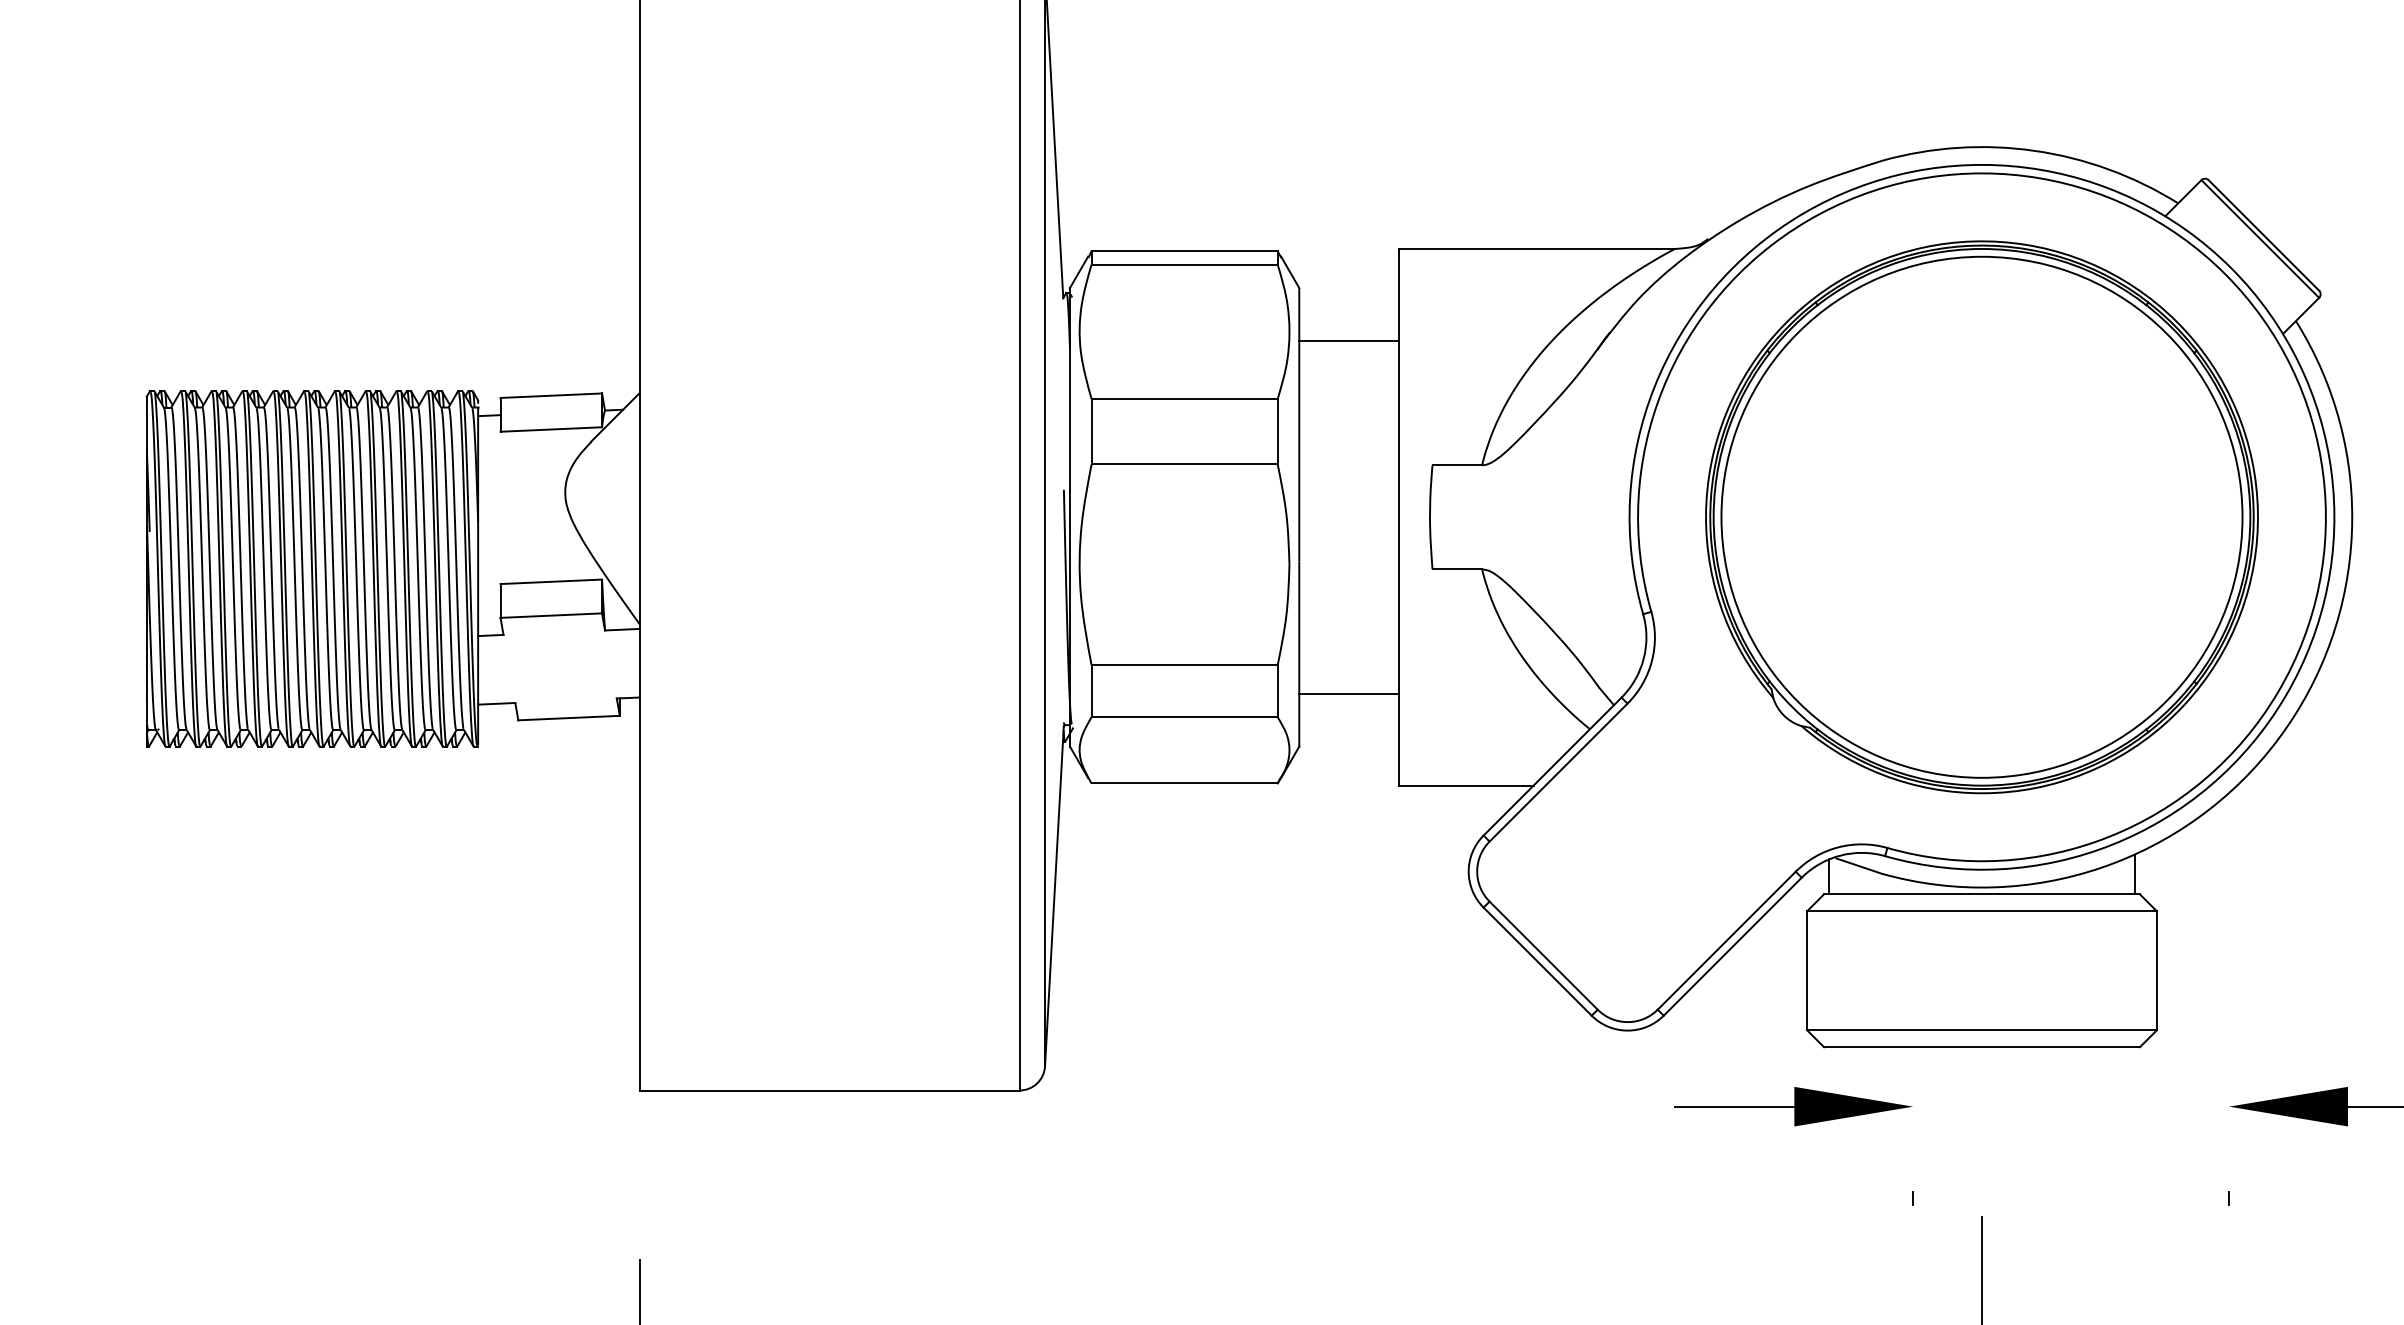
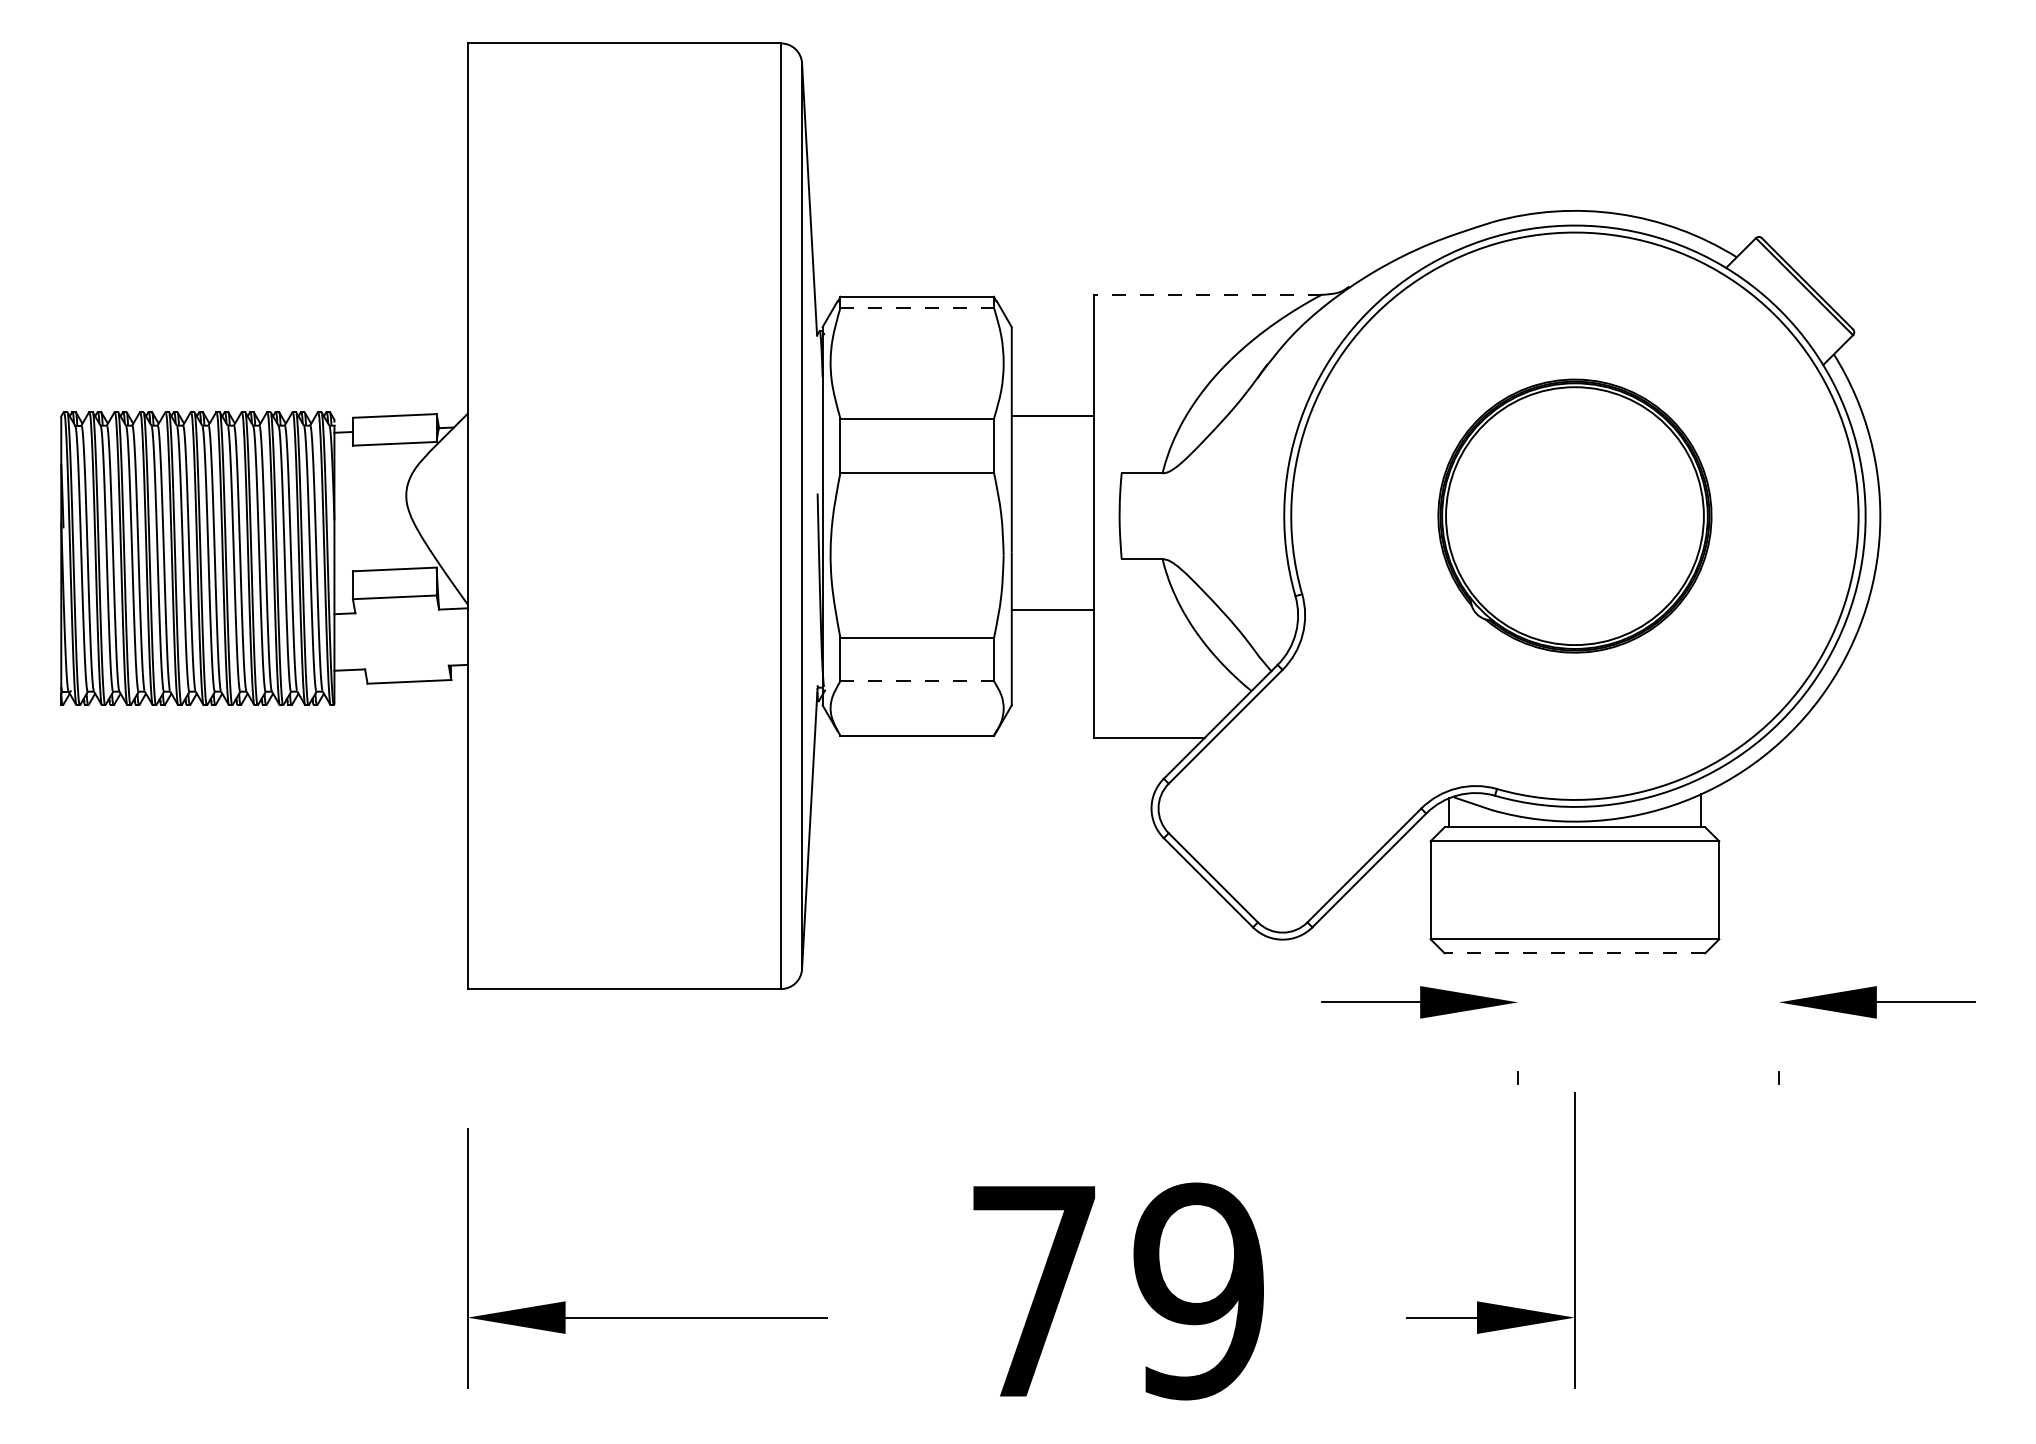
line: (1537, 248) -> (1208, 294), solid -> dashed
line: (1184, 264) -> (917, 307), solid -> dashed
line: (1348, 340) -> (1052, 415), moved
part: (1981, 516) -> (1574, 515), size x0.6
line: (1348, 693) -> (1052, 609), moved
line: (1184, 717) -> (917, 681), solid -> dashed
line: (1981, 1047) -> (1574, 953), solid -> dashed

